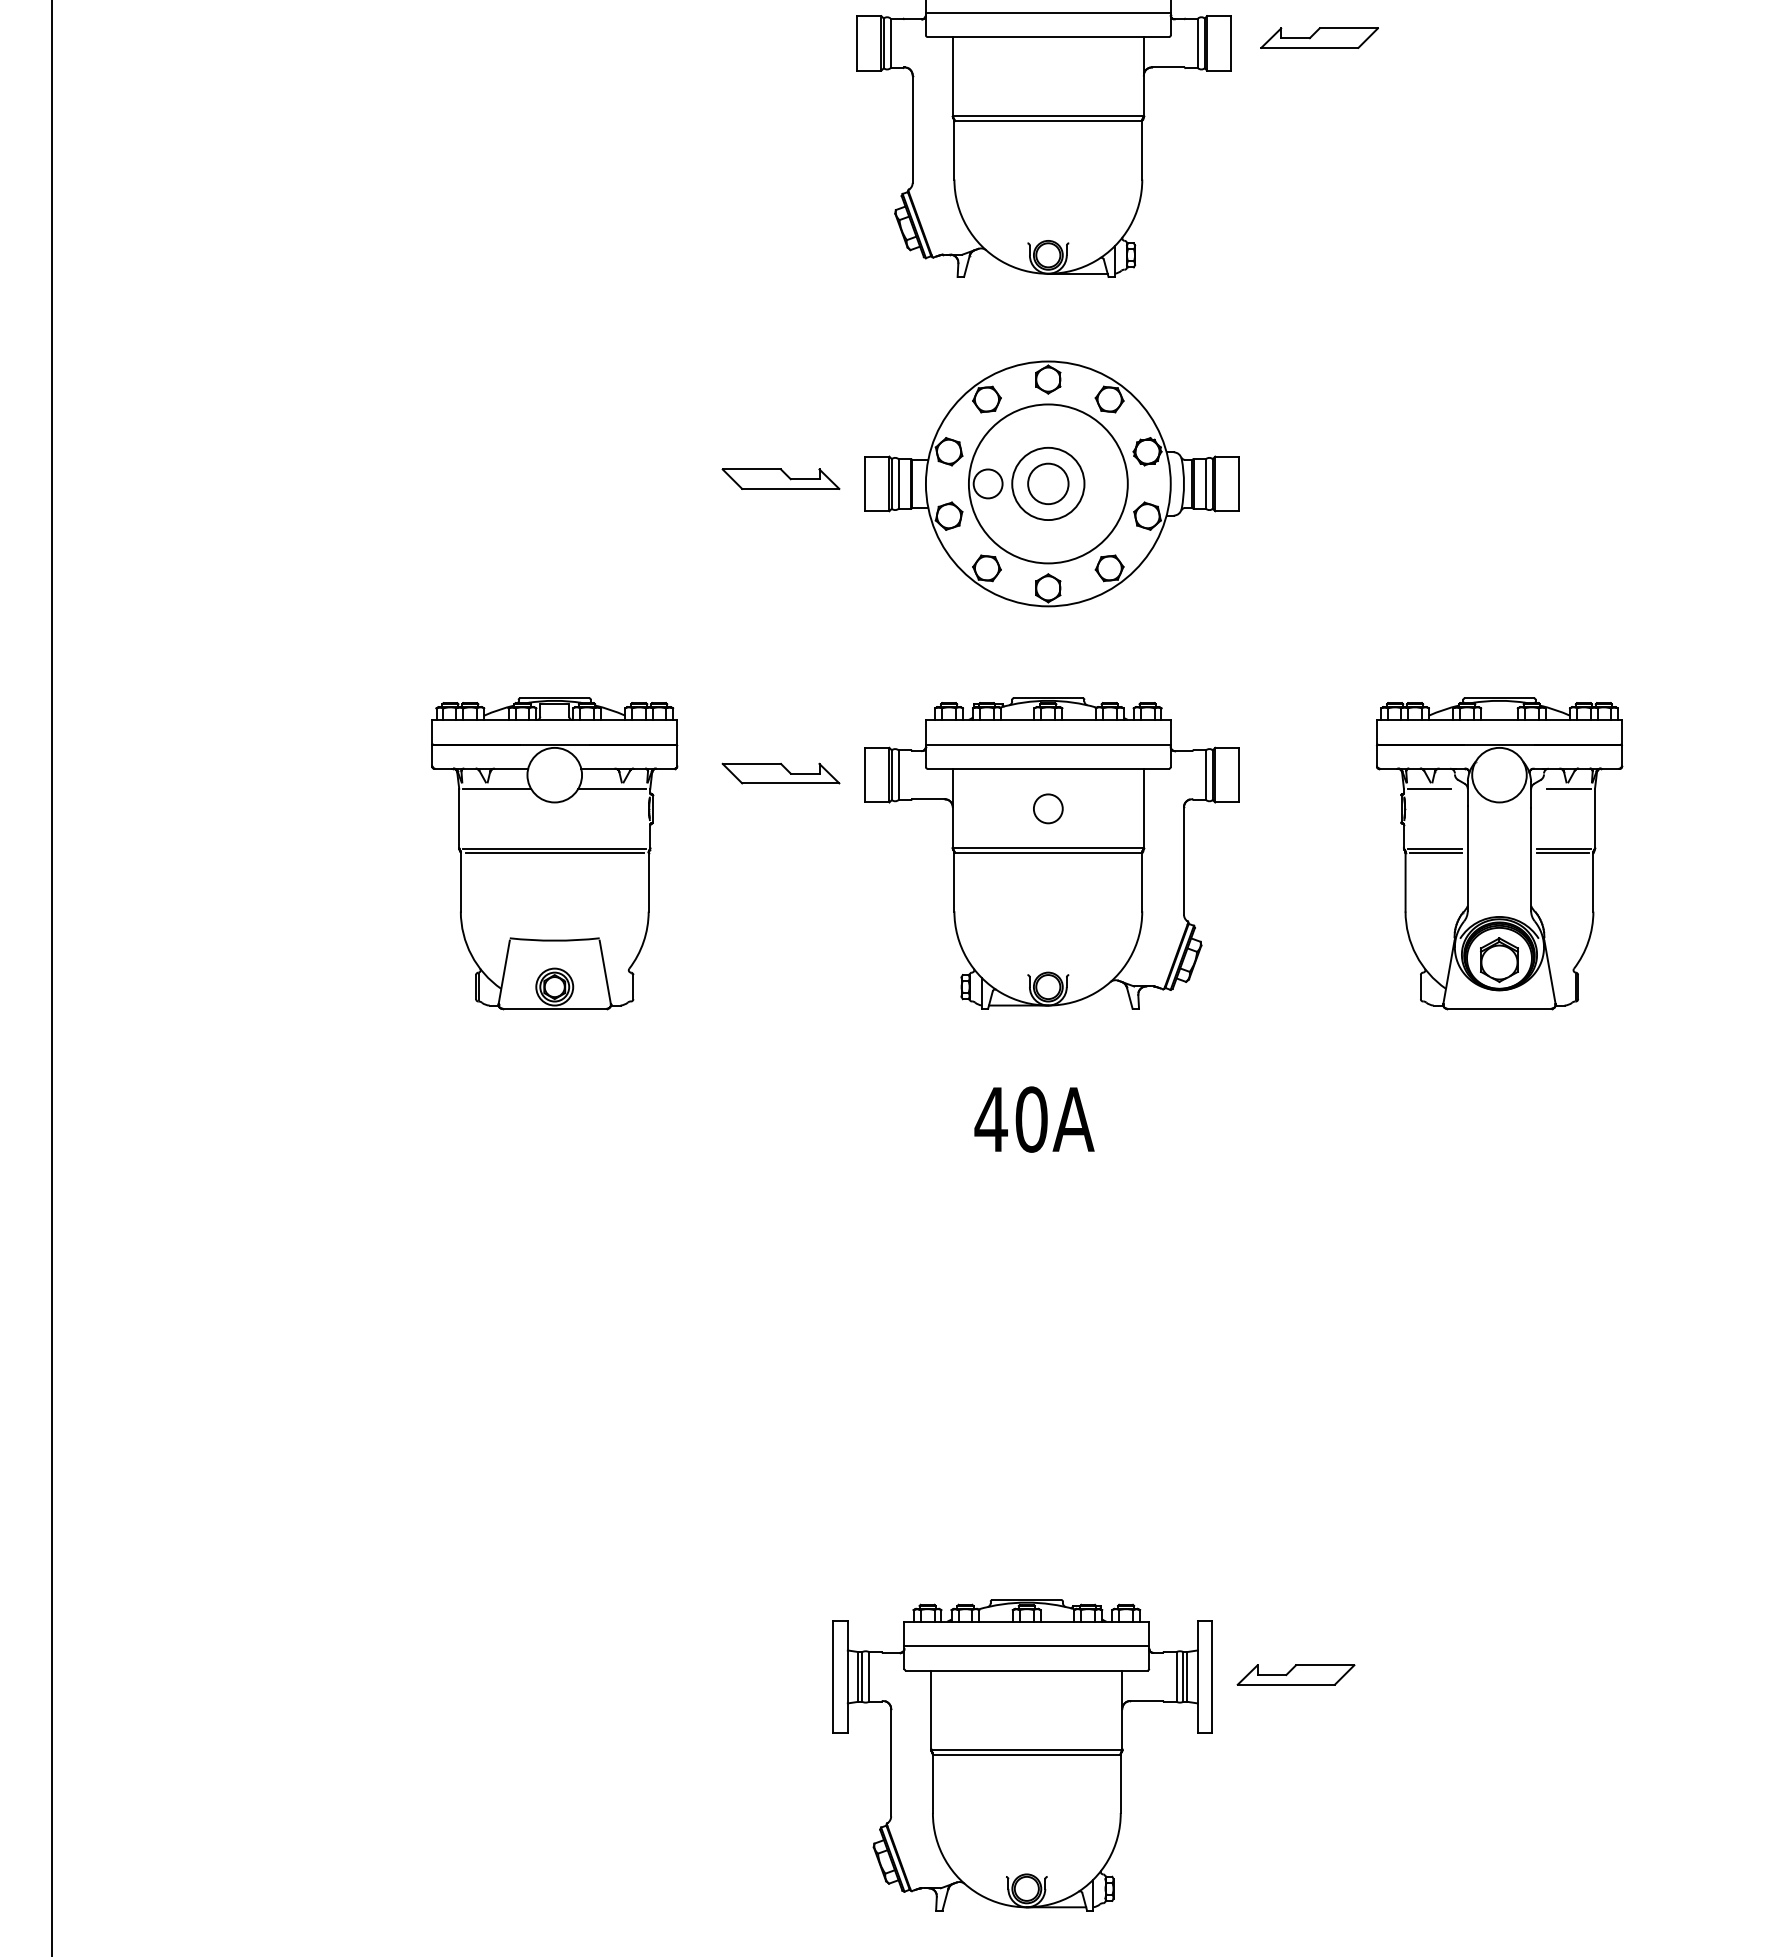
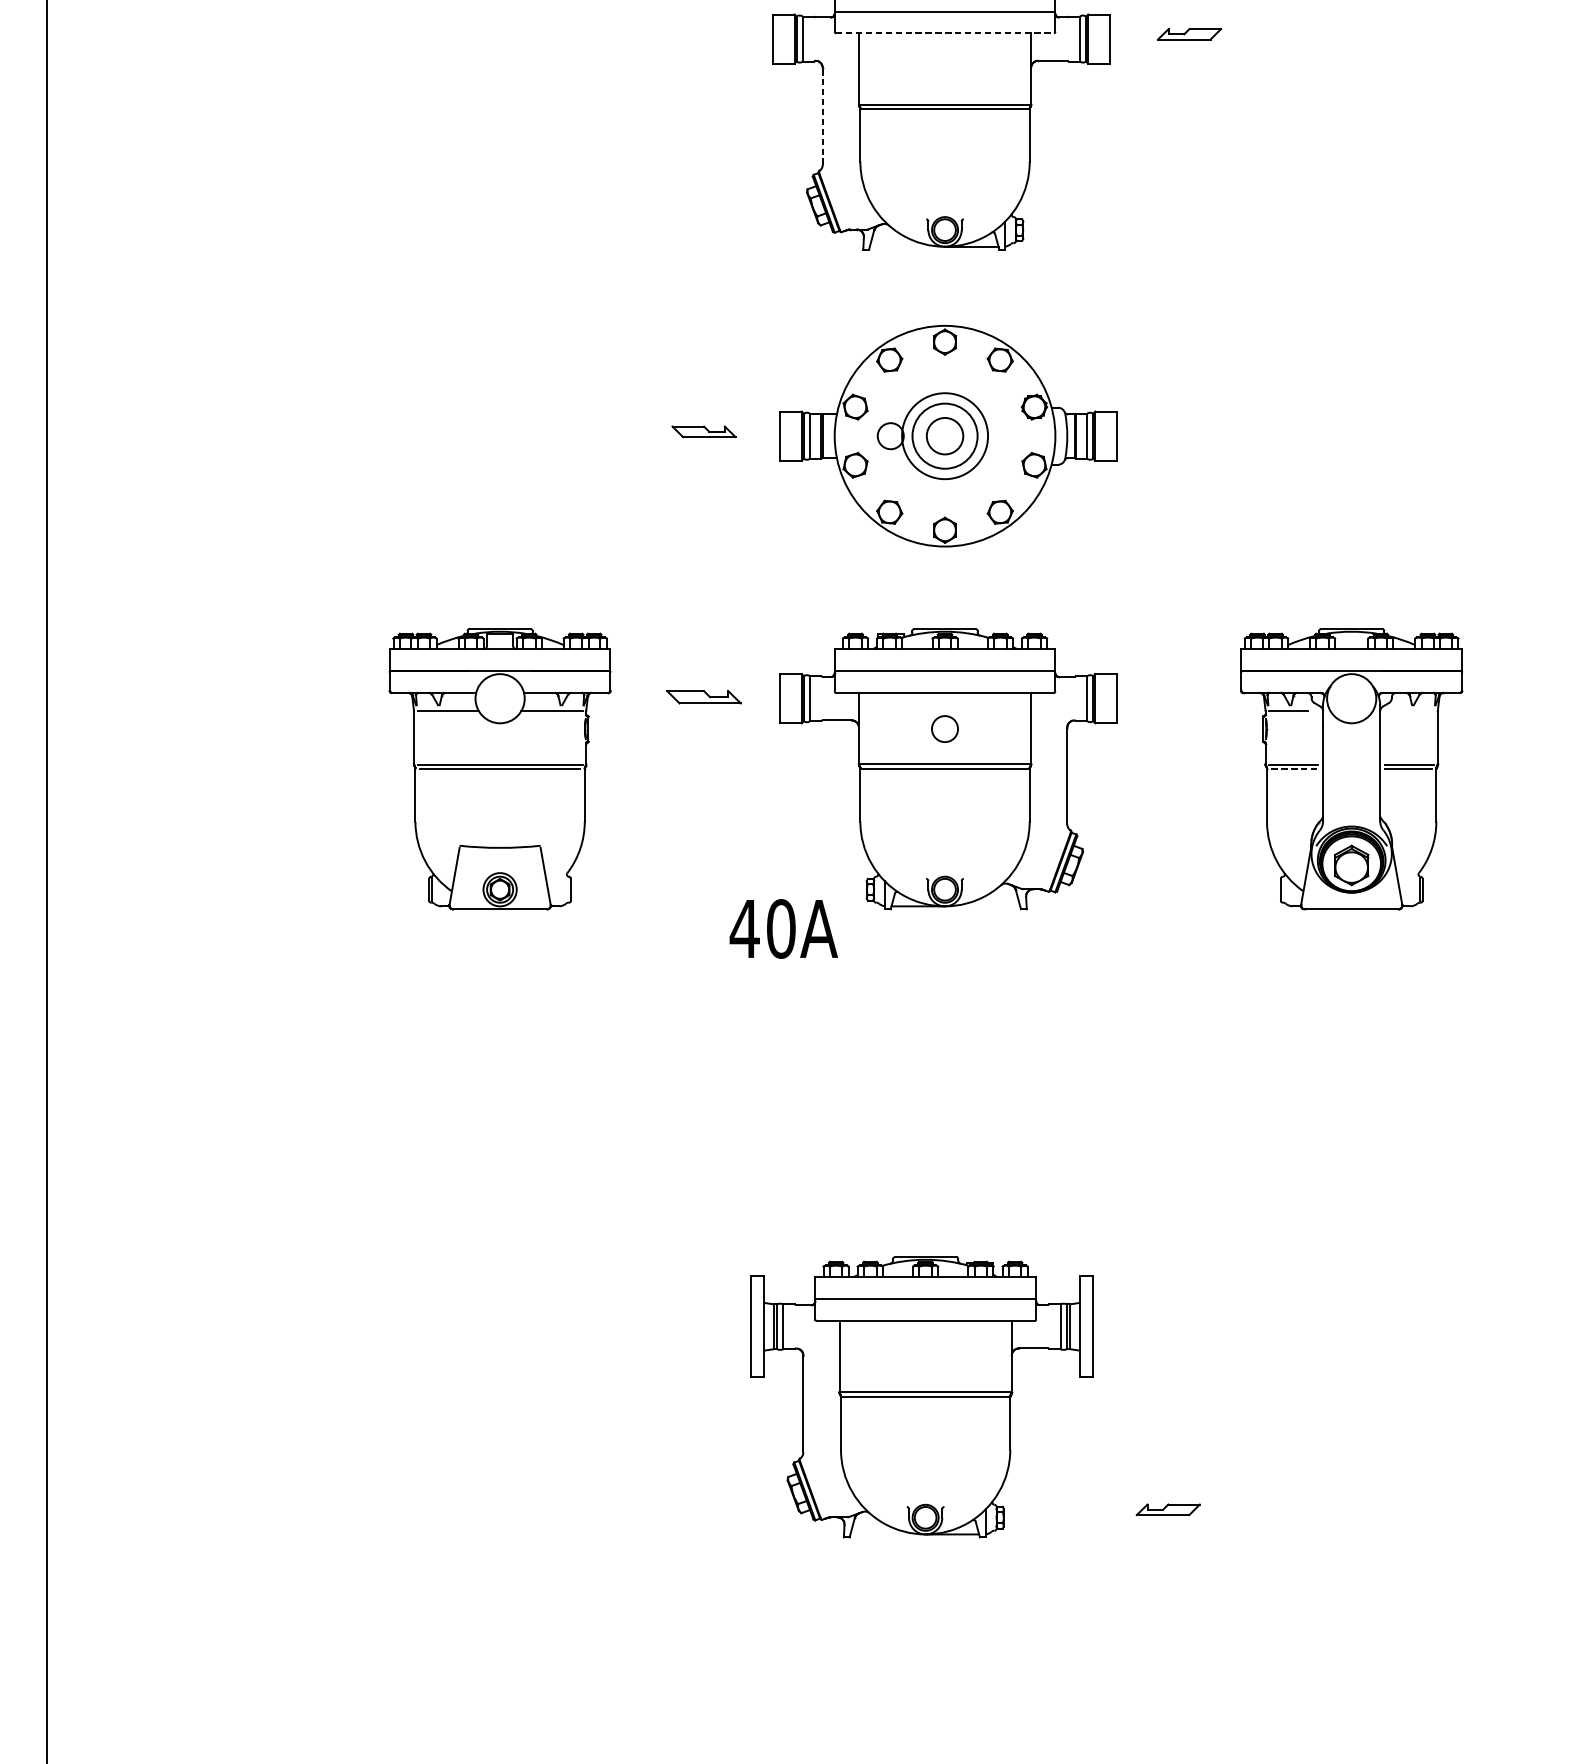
line: (1048, 36) -> (945, 32), solid -> dashed
part: (1319, 37) -> (1189, 33), size x0.6
line: (912, 129) -> (822, 116), solid -> dashed
part: (780, 478) -> (703, 431), size x0.6
circle: (1047, 483) -> (944, 435), size x0.6
part: (780, 773) -> (703, 697), size x0.7
line: (1568, 788) -> (1413, 710), removed
line: (1436, 853) -> (1294, 769), solid -> dashed
text: (1034, 1119) -> (783, 928), moved
part: (1295, 1674) -> (1167, 1509), size x0.6
part: (1022, 1755) -> (921, 1397), moved

